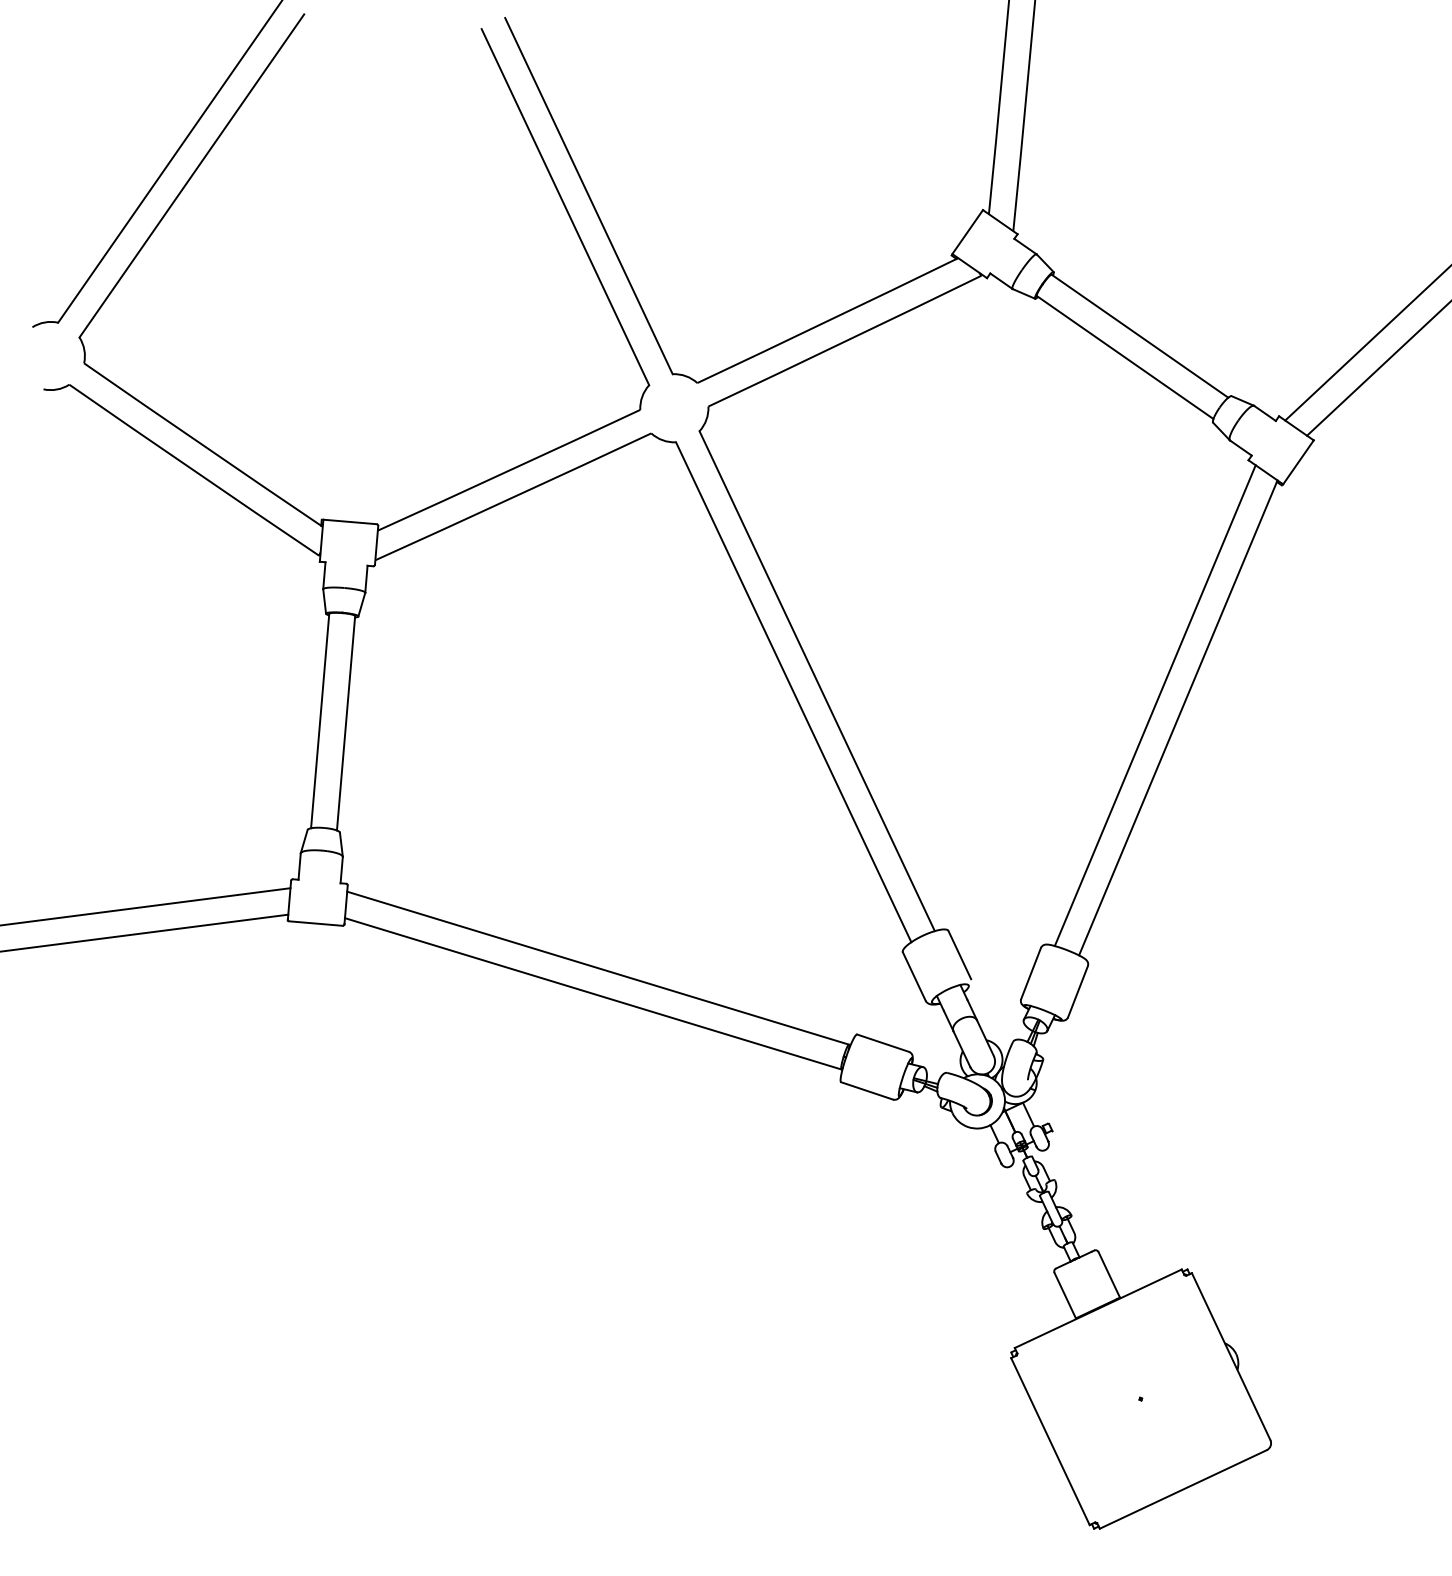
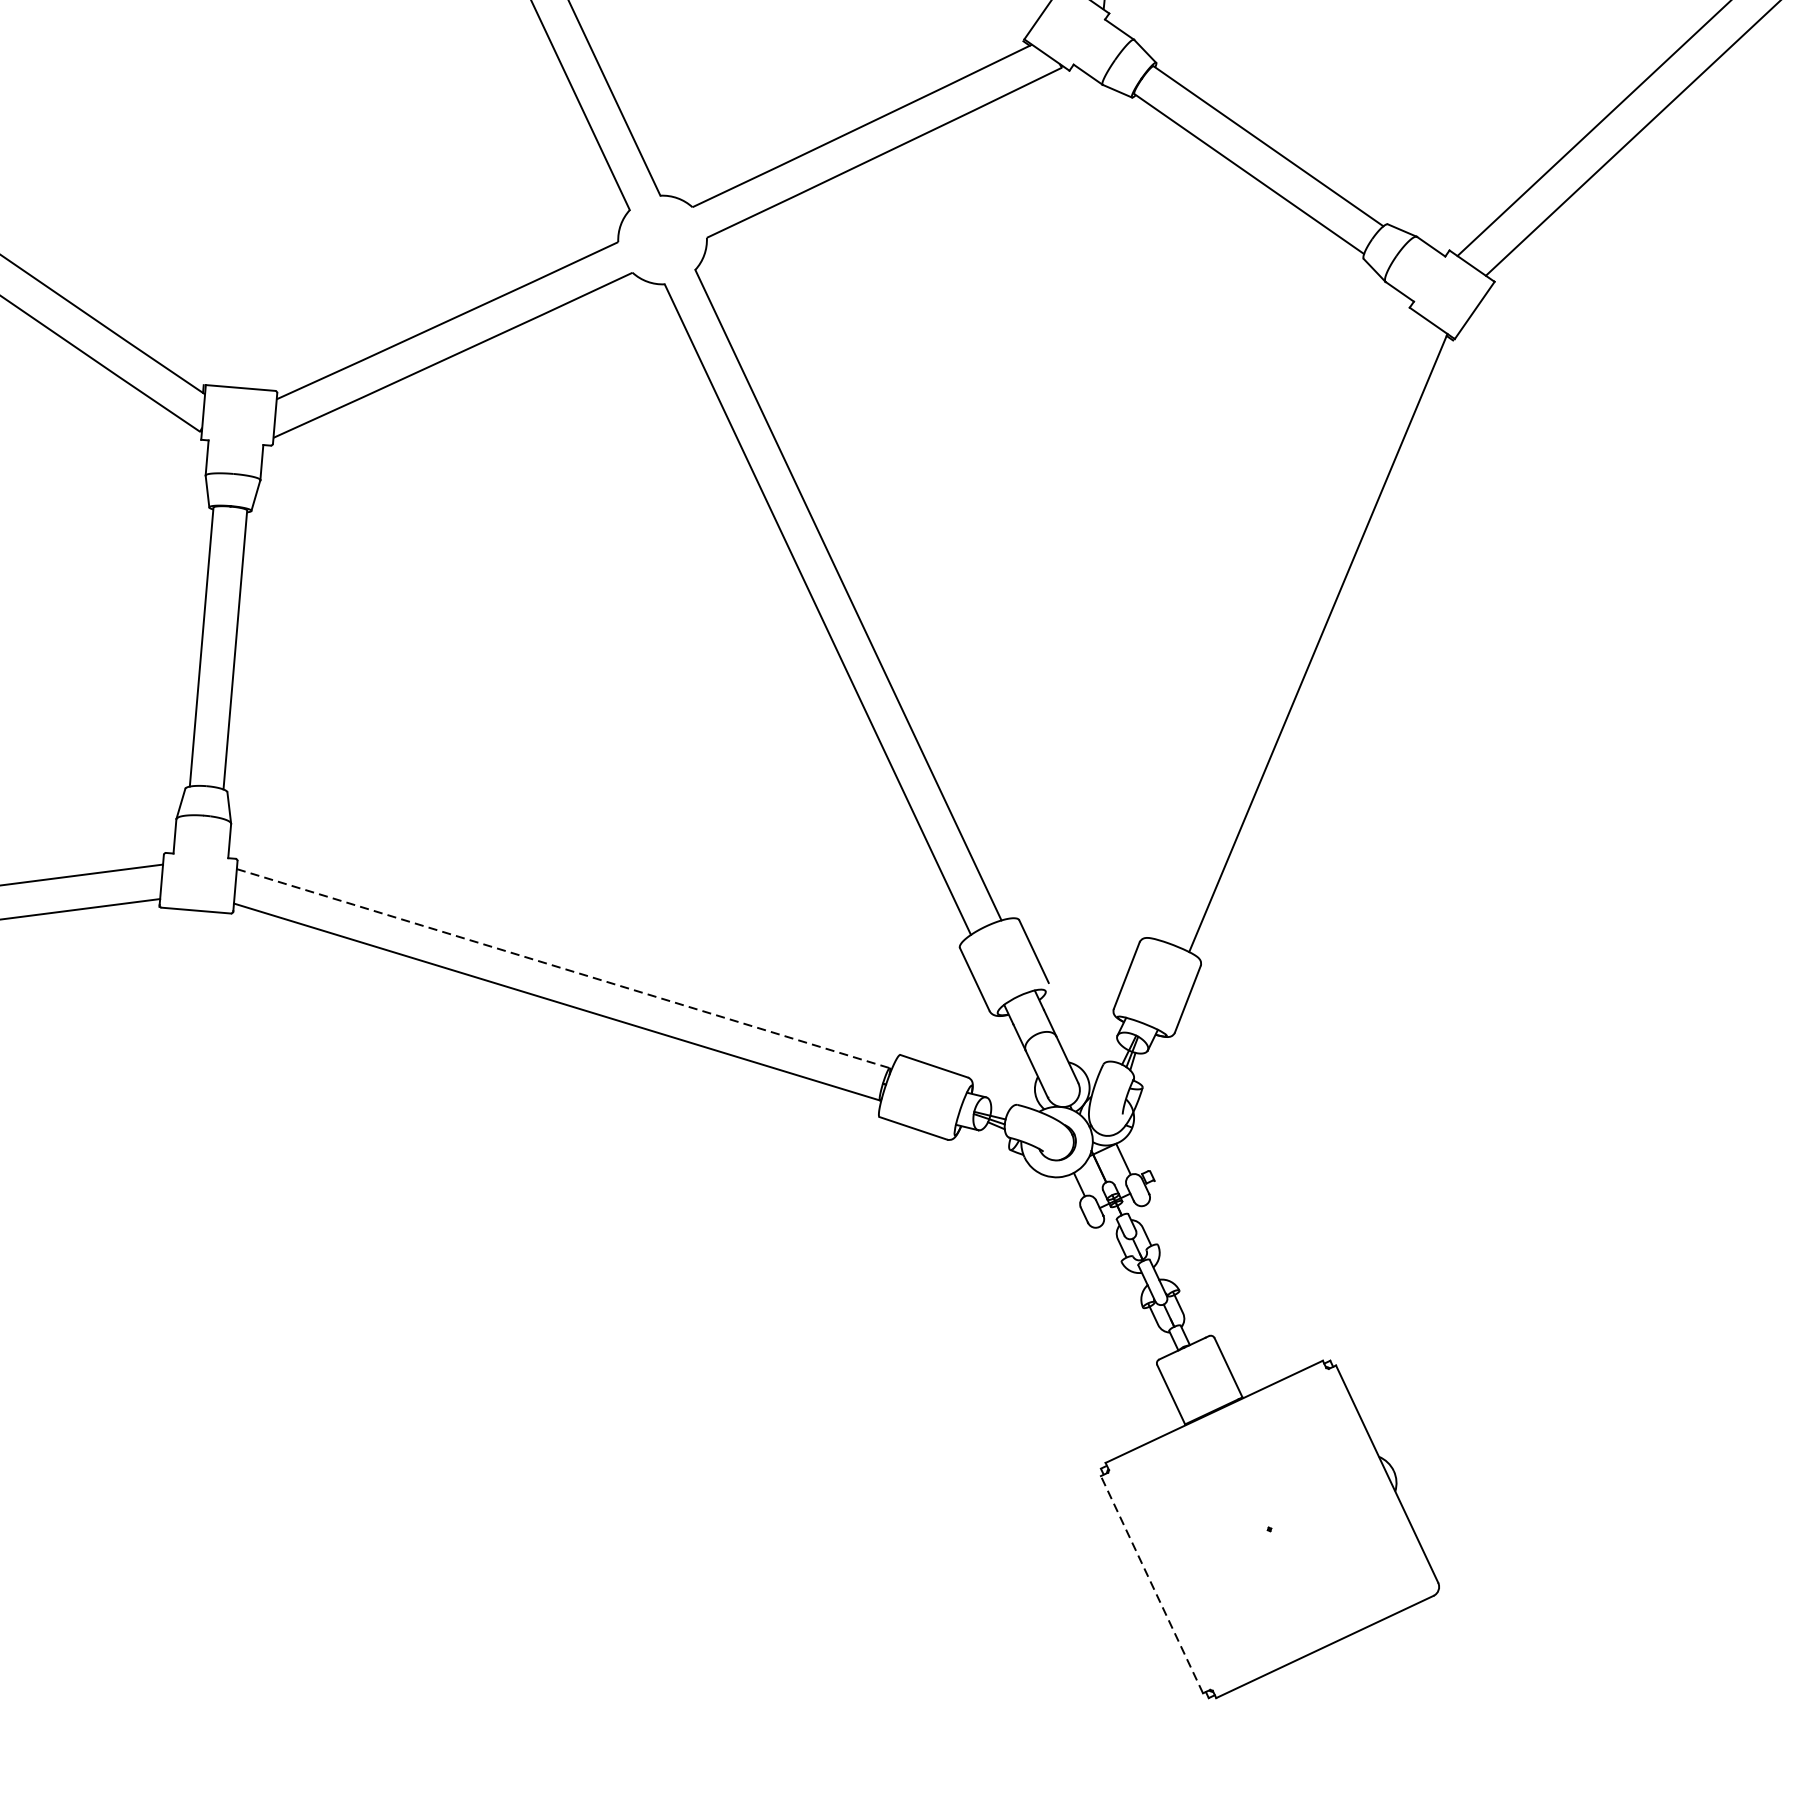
line: (1154, 705) -> (1287, 626), removed
line: (598, 968) -> (563, 969), solid -> dashed
line: (1050, 1441) -> (1152, 1584), solid -> dashed

